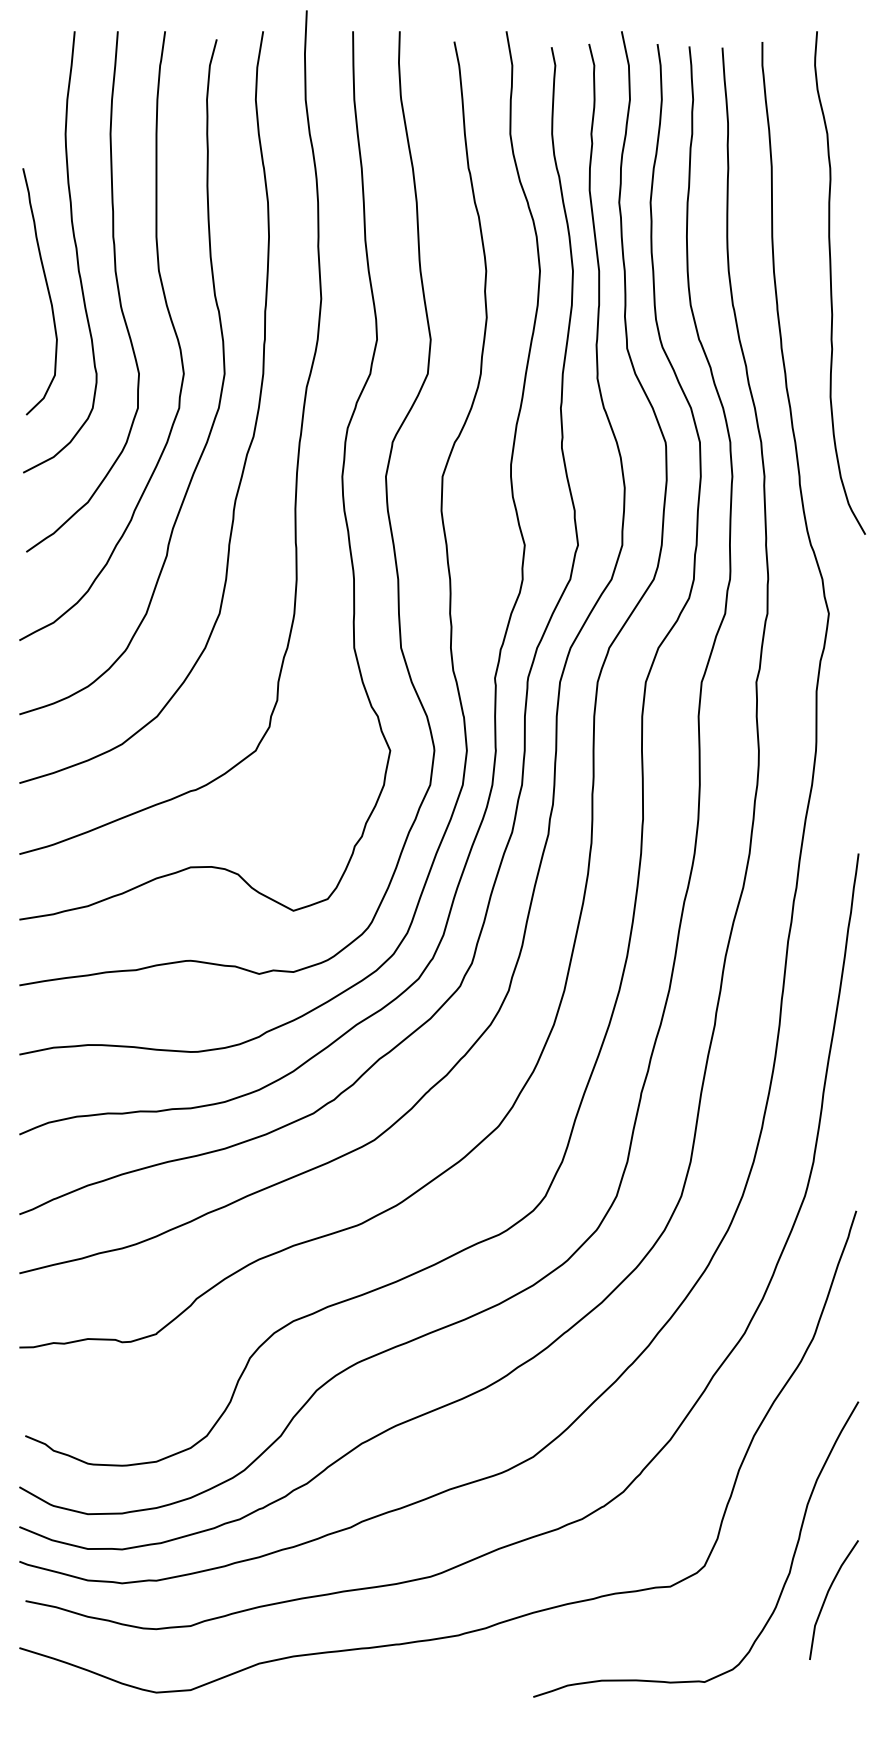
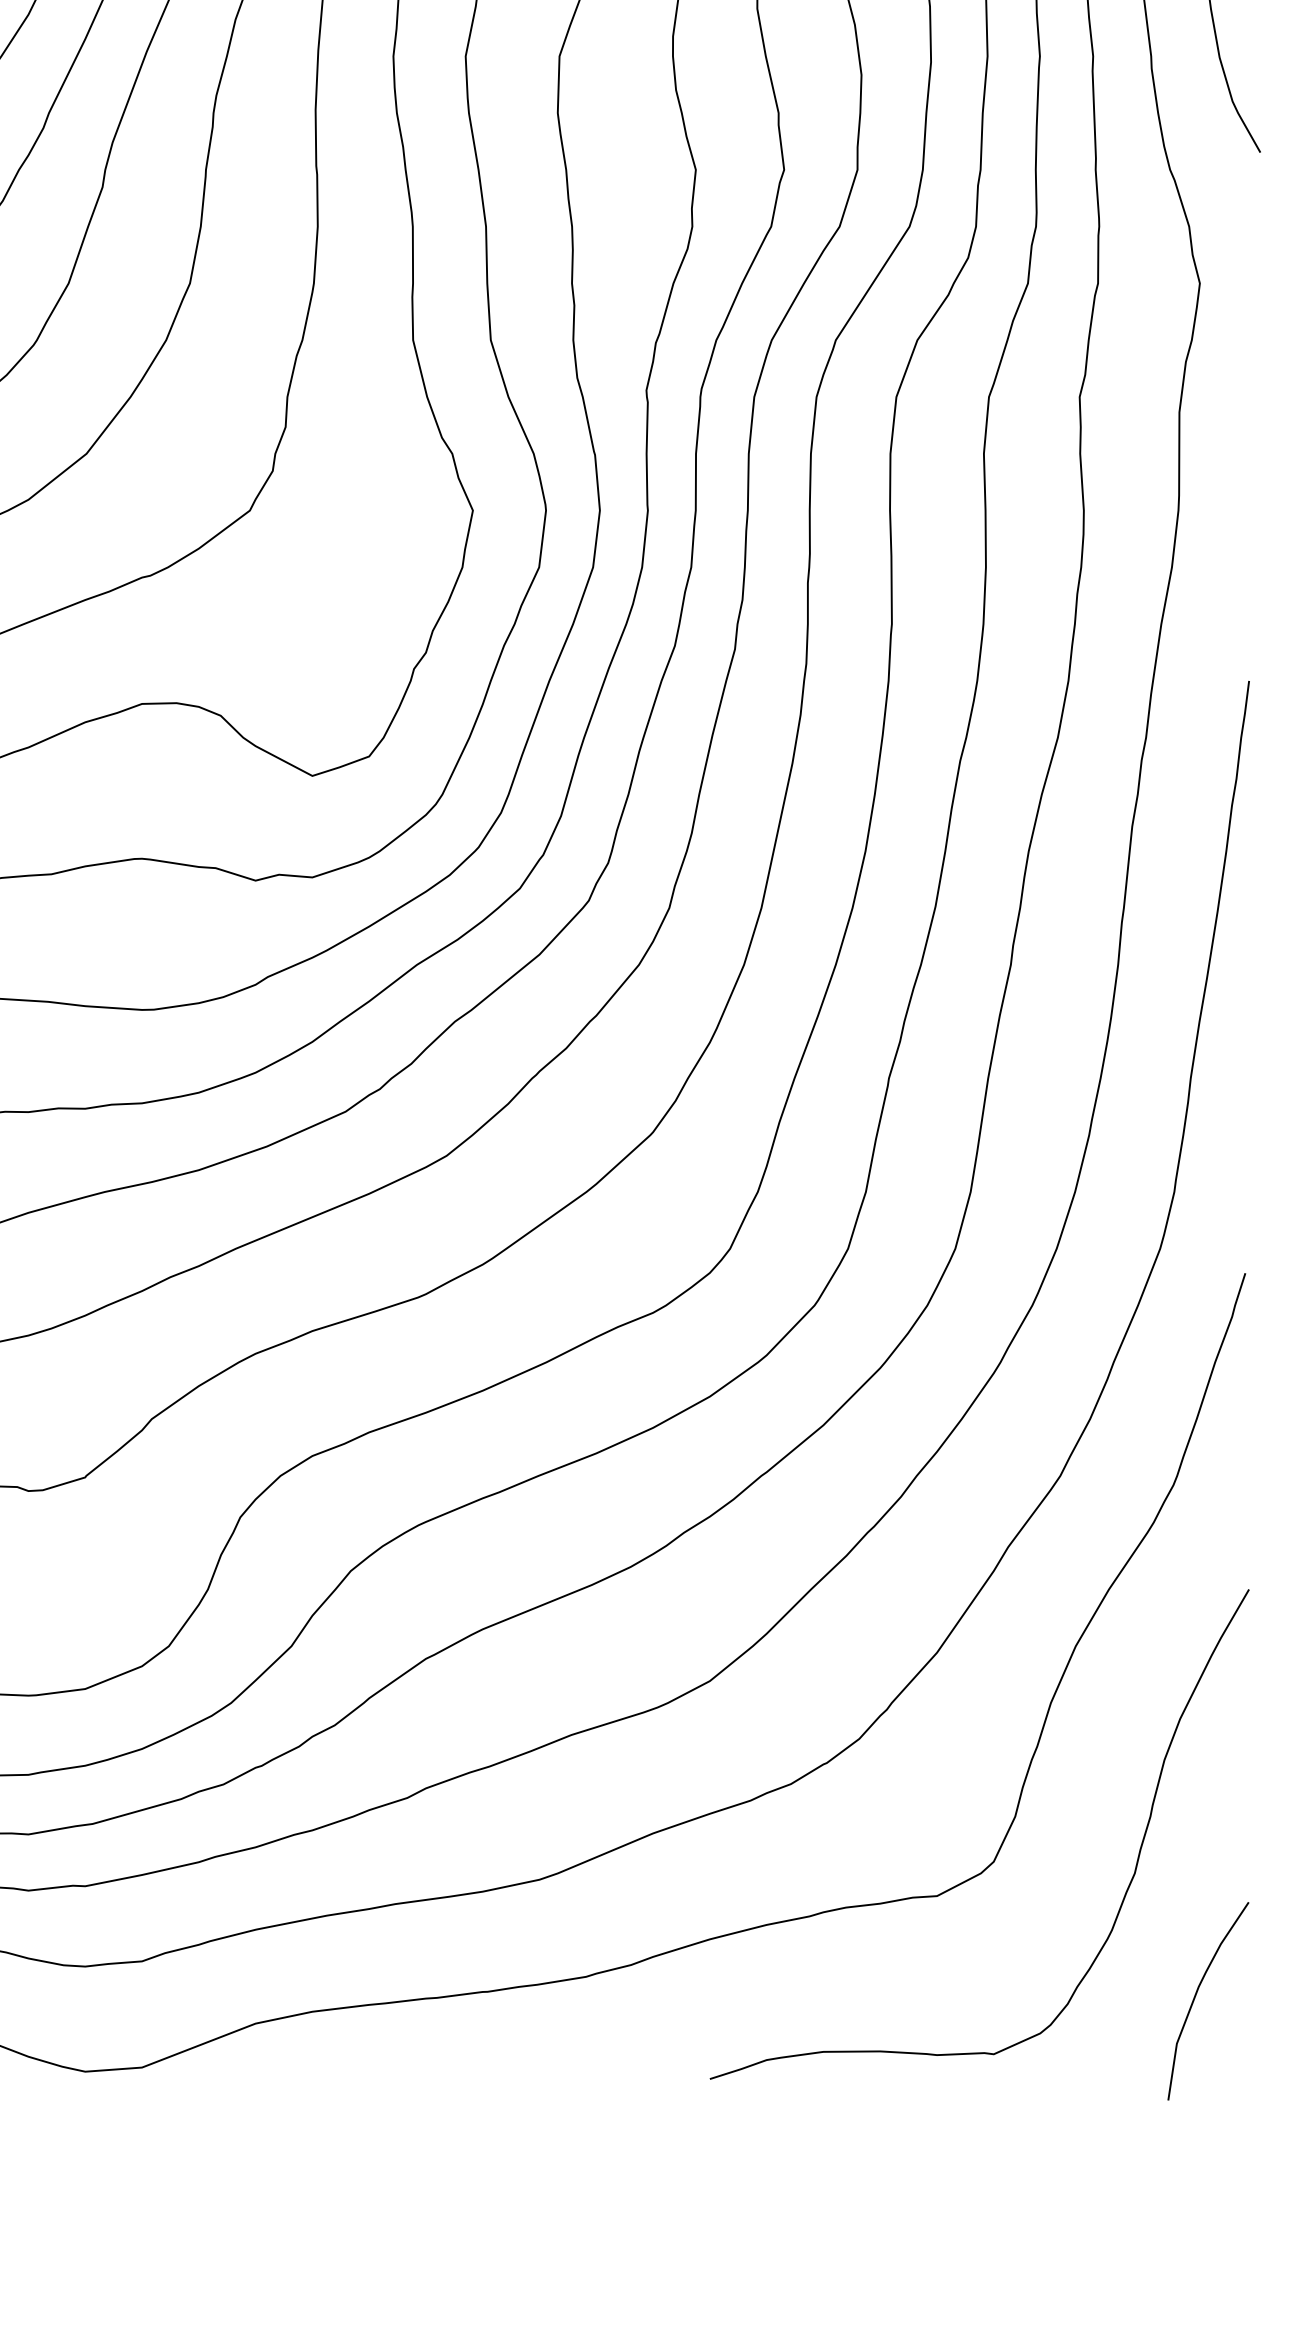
curve: (827, 1596) -> (1197, 1995), moved

